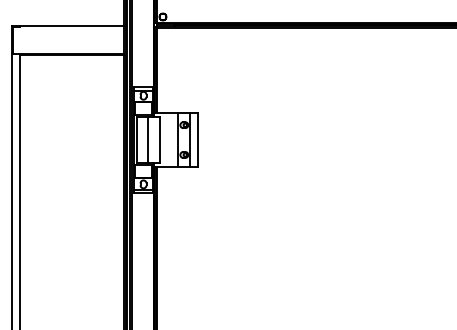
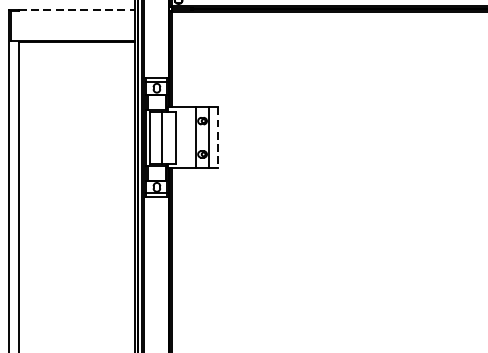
line: (72, 25) -> (77, 9), solid -> dashed
line: (198, 140) -> (218, 138), solid -> dashed

